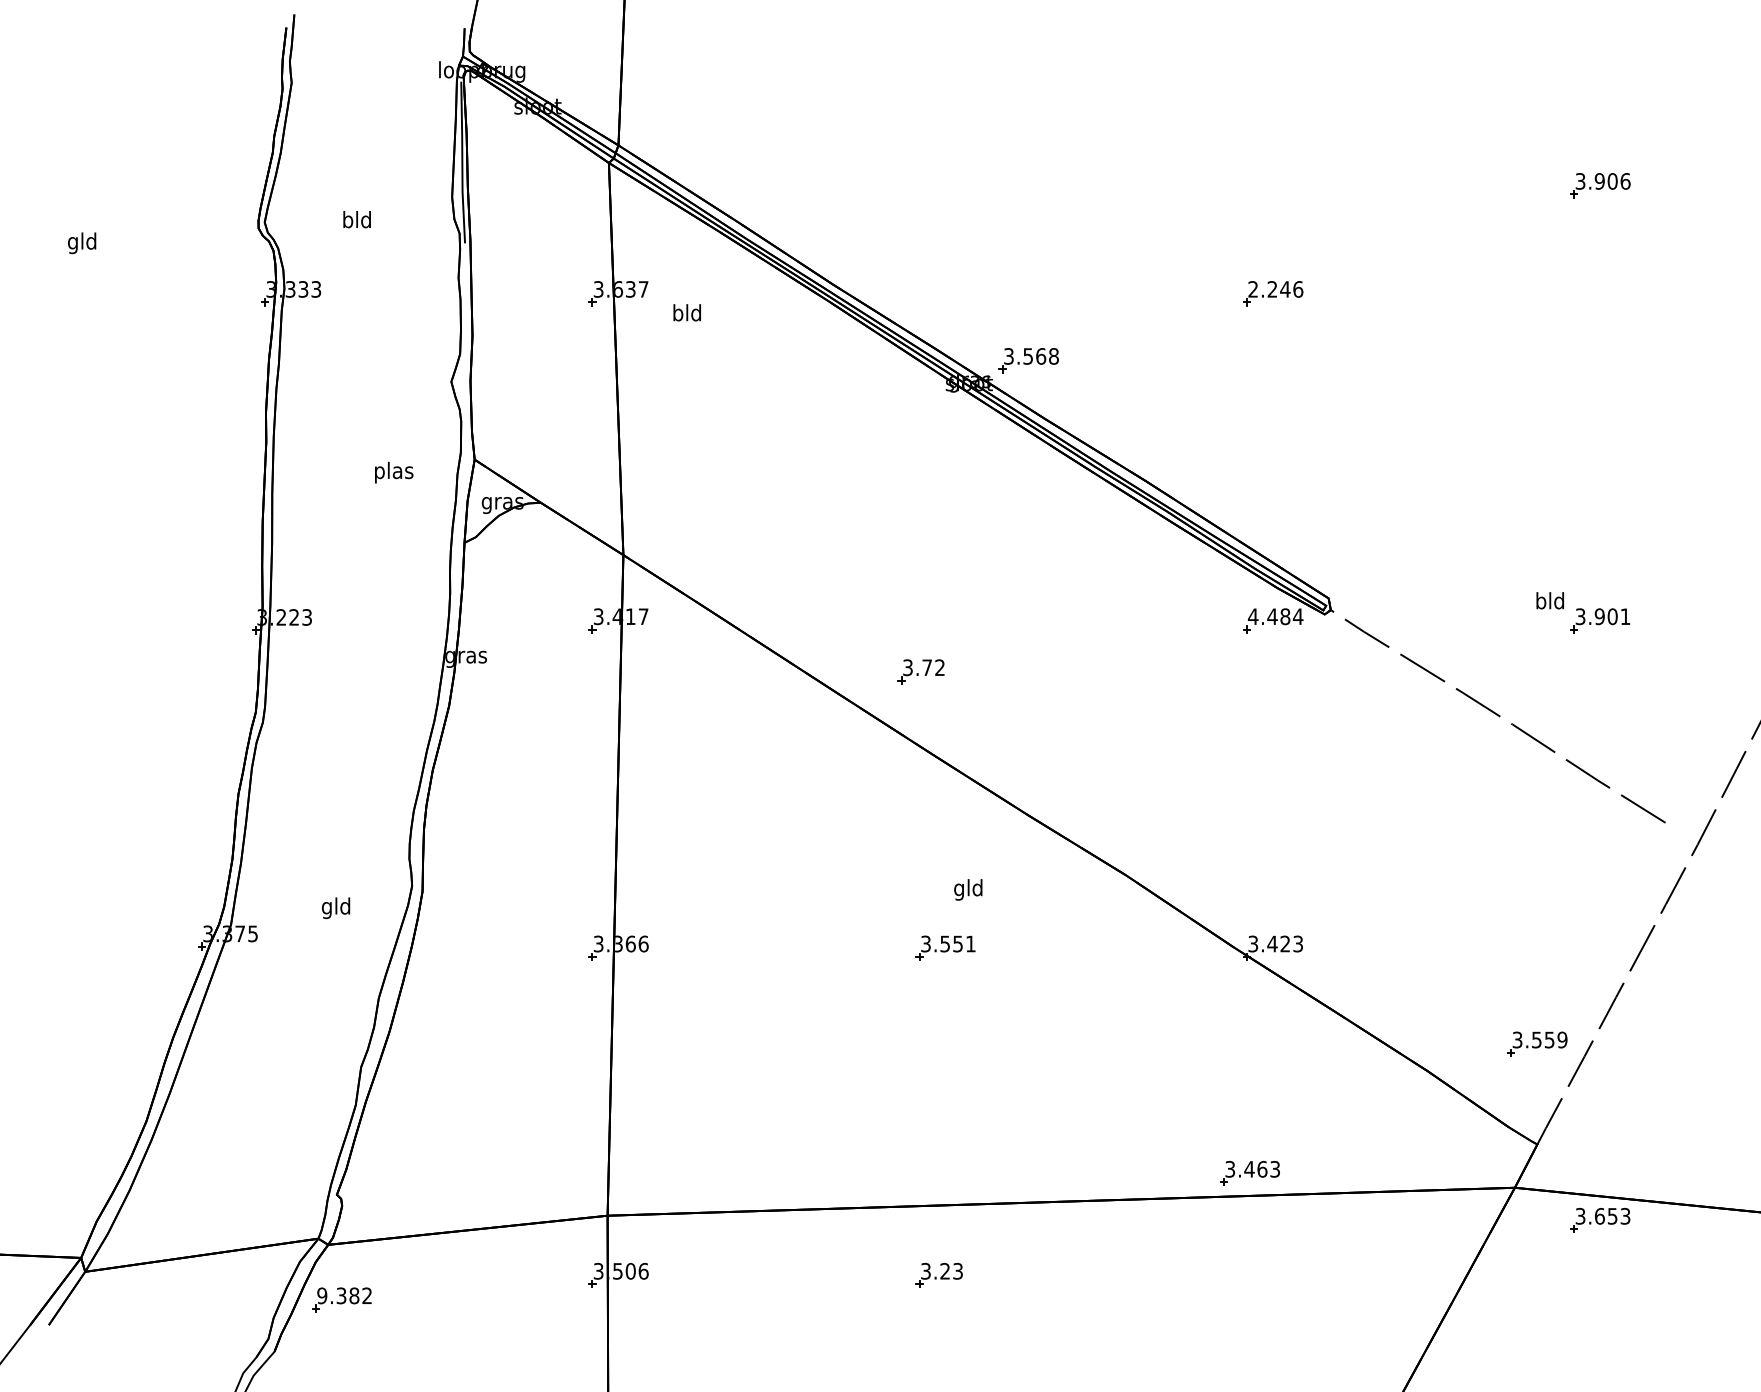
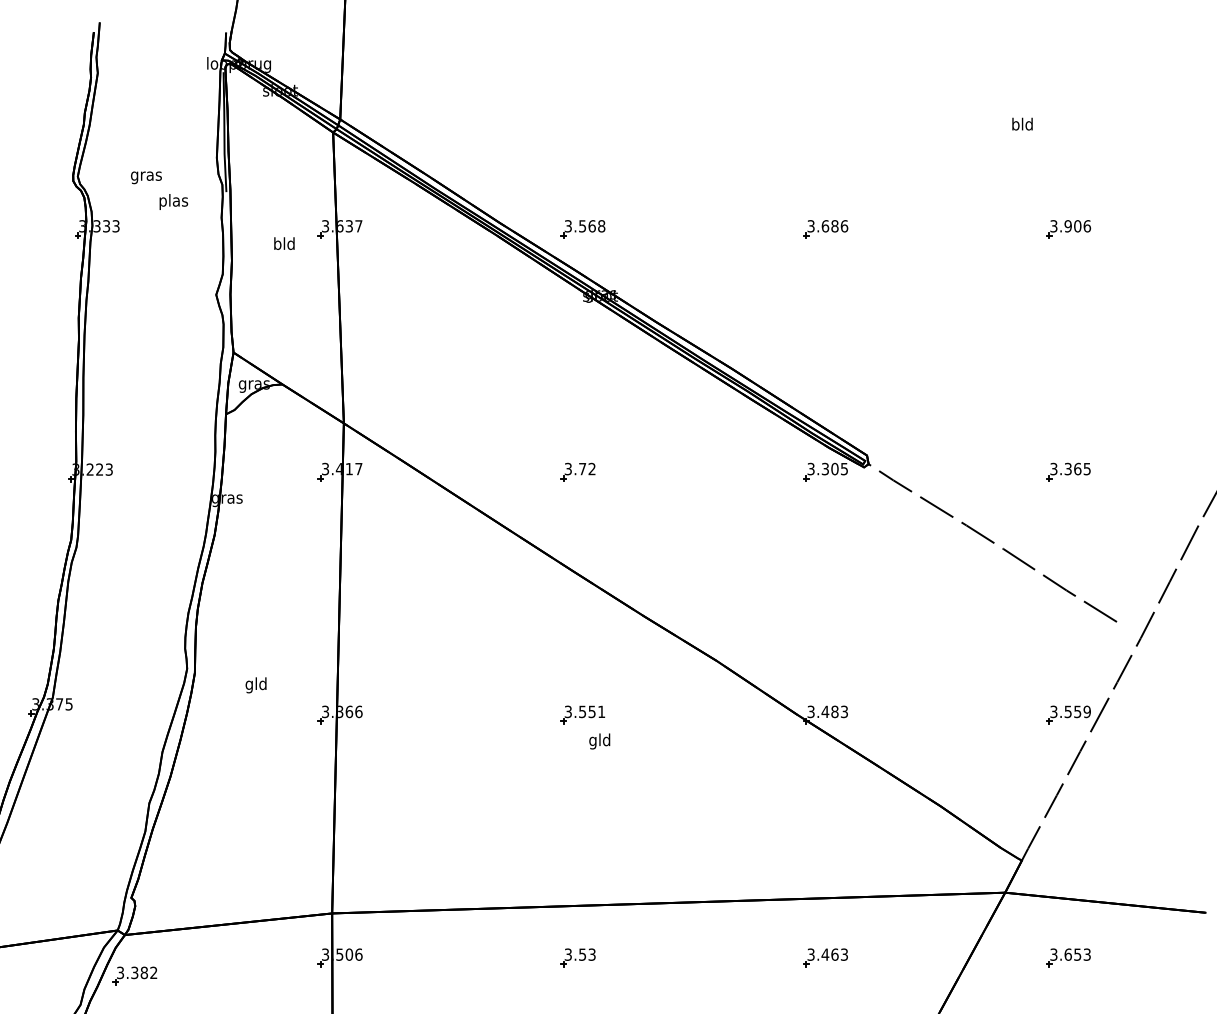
part: (1600, 185) -> (1068, 229), moved
text: (357, 221) -> (146, 175), bld -> gras
text: (1269, 289) -> (823, 226), 2.246 -> 3.686
text: (686, 312) -> (283, 243), moved
part: (1028, 360) -> (582, 229), moved
text: (394, 472) -> (174, 201), moved
text: (1549, 600) -> (1021, 123), moved
text: (1275, 616) -> (827, 468), 4.484 -> 3.305
text: (1612, 616) -> (1077, 468), 3.901 -> 3.365
part: (920, 671) -> (577, 471), moved
text: (968, 889) -> (599, 741), moved
text: (336, 908) -> (256, 685), moved
text: (1285, 943) -> (835, 711), 3.423 -> 3.483
part: (1537, 1043) -> (1068, 714), moved
part: (1249, 1173) -> (825, 957), moved
part: (1600, 1220) -> (1068, 957), moved
text: (944, 1270) -> (582, 954), 3.23 -> 3.53
text: (322, 1295) -> (120, 972), 9.382 -> 3.382

